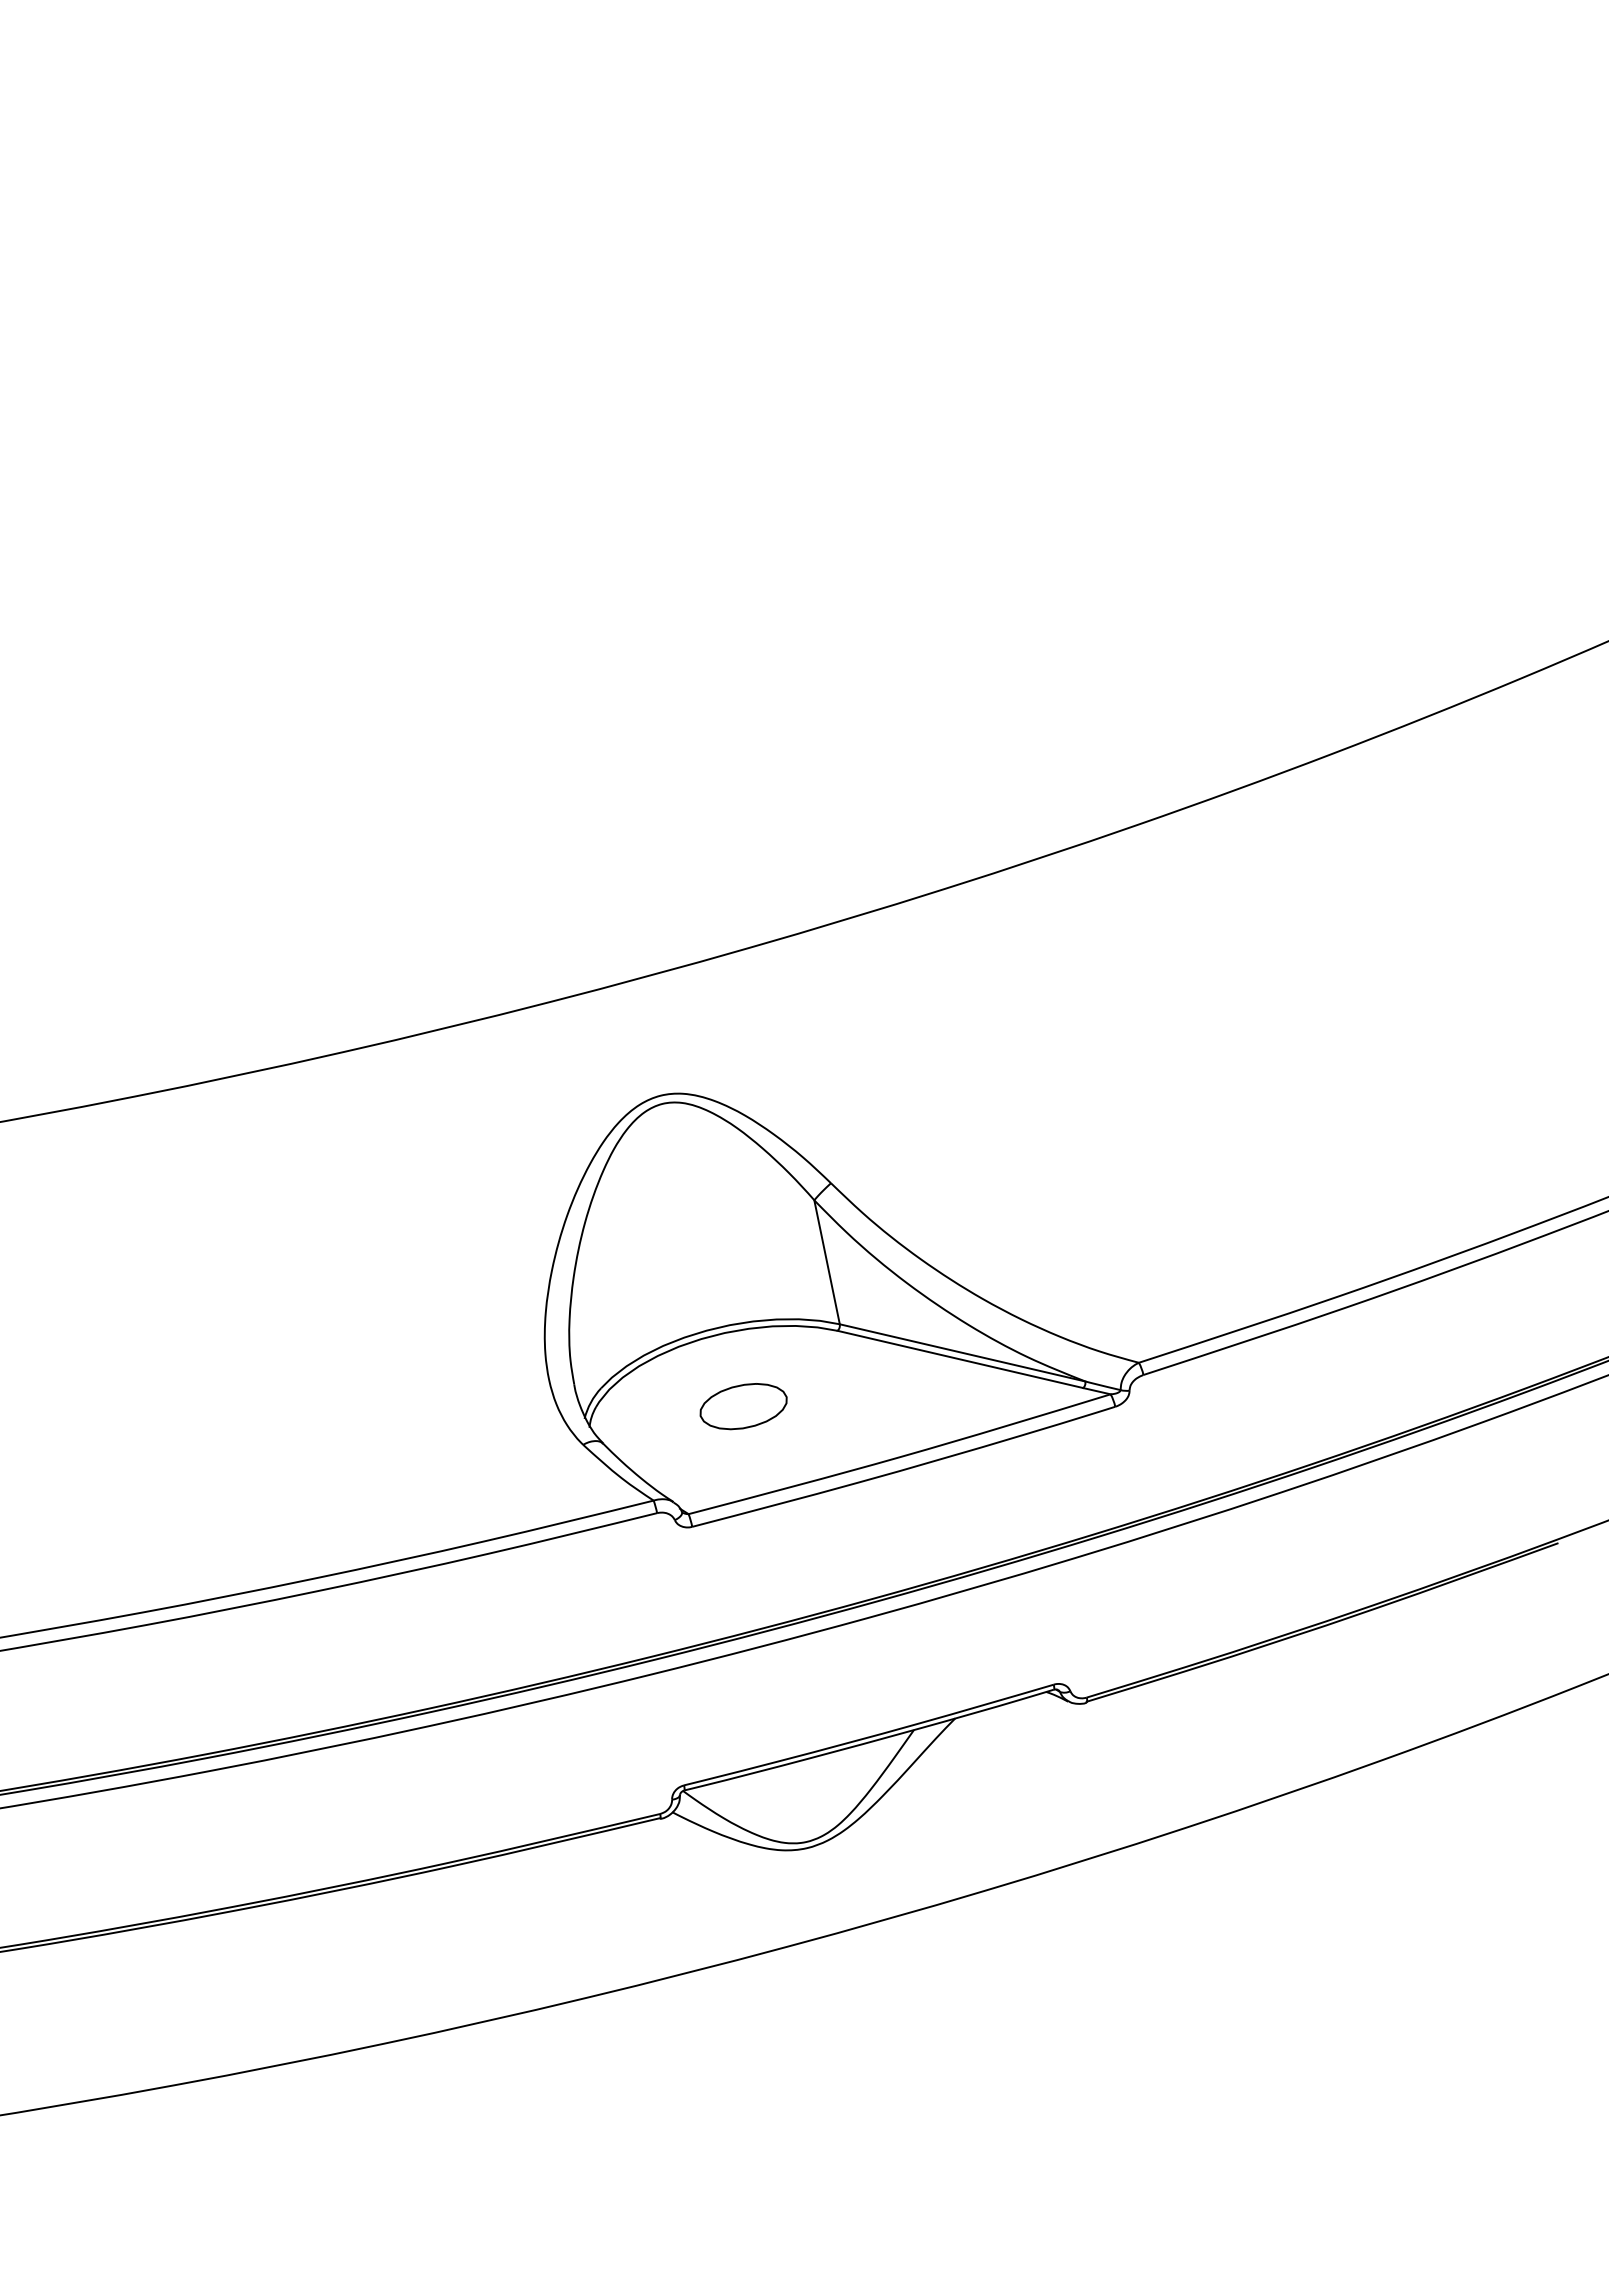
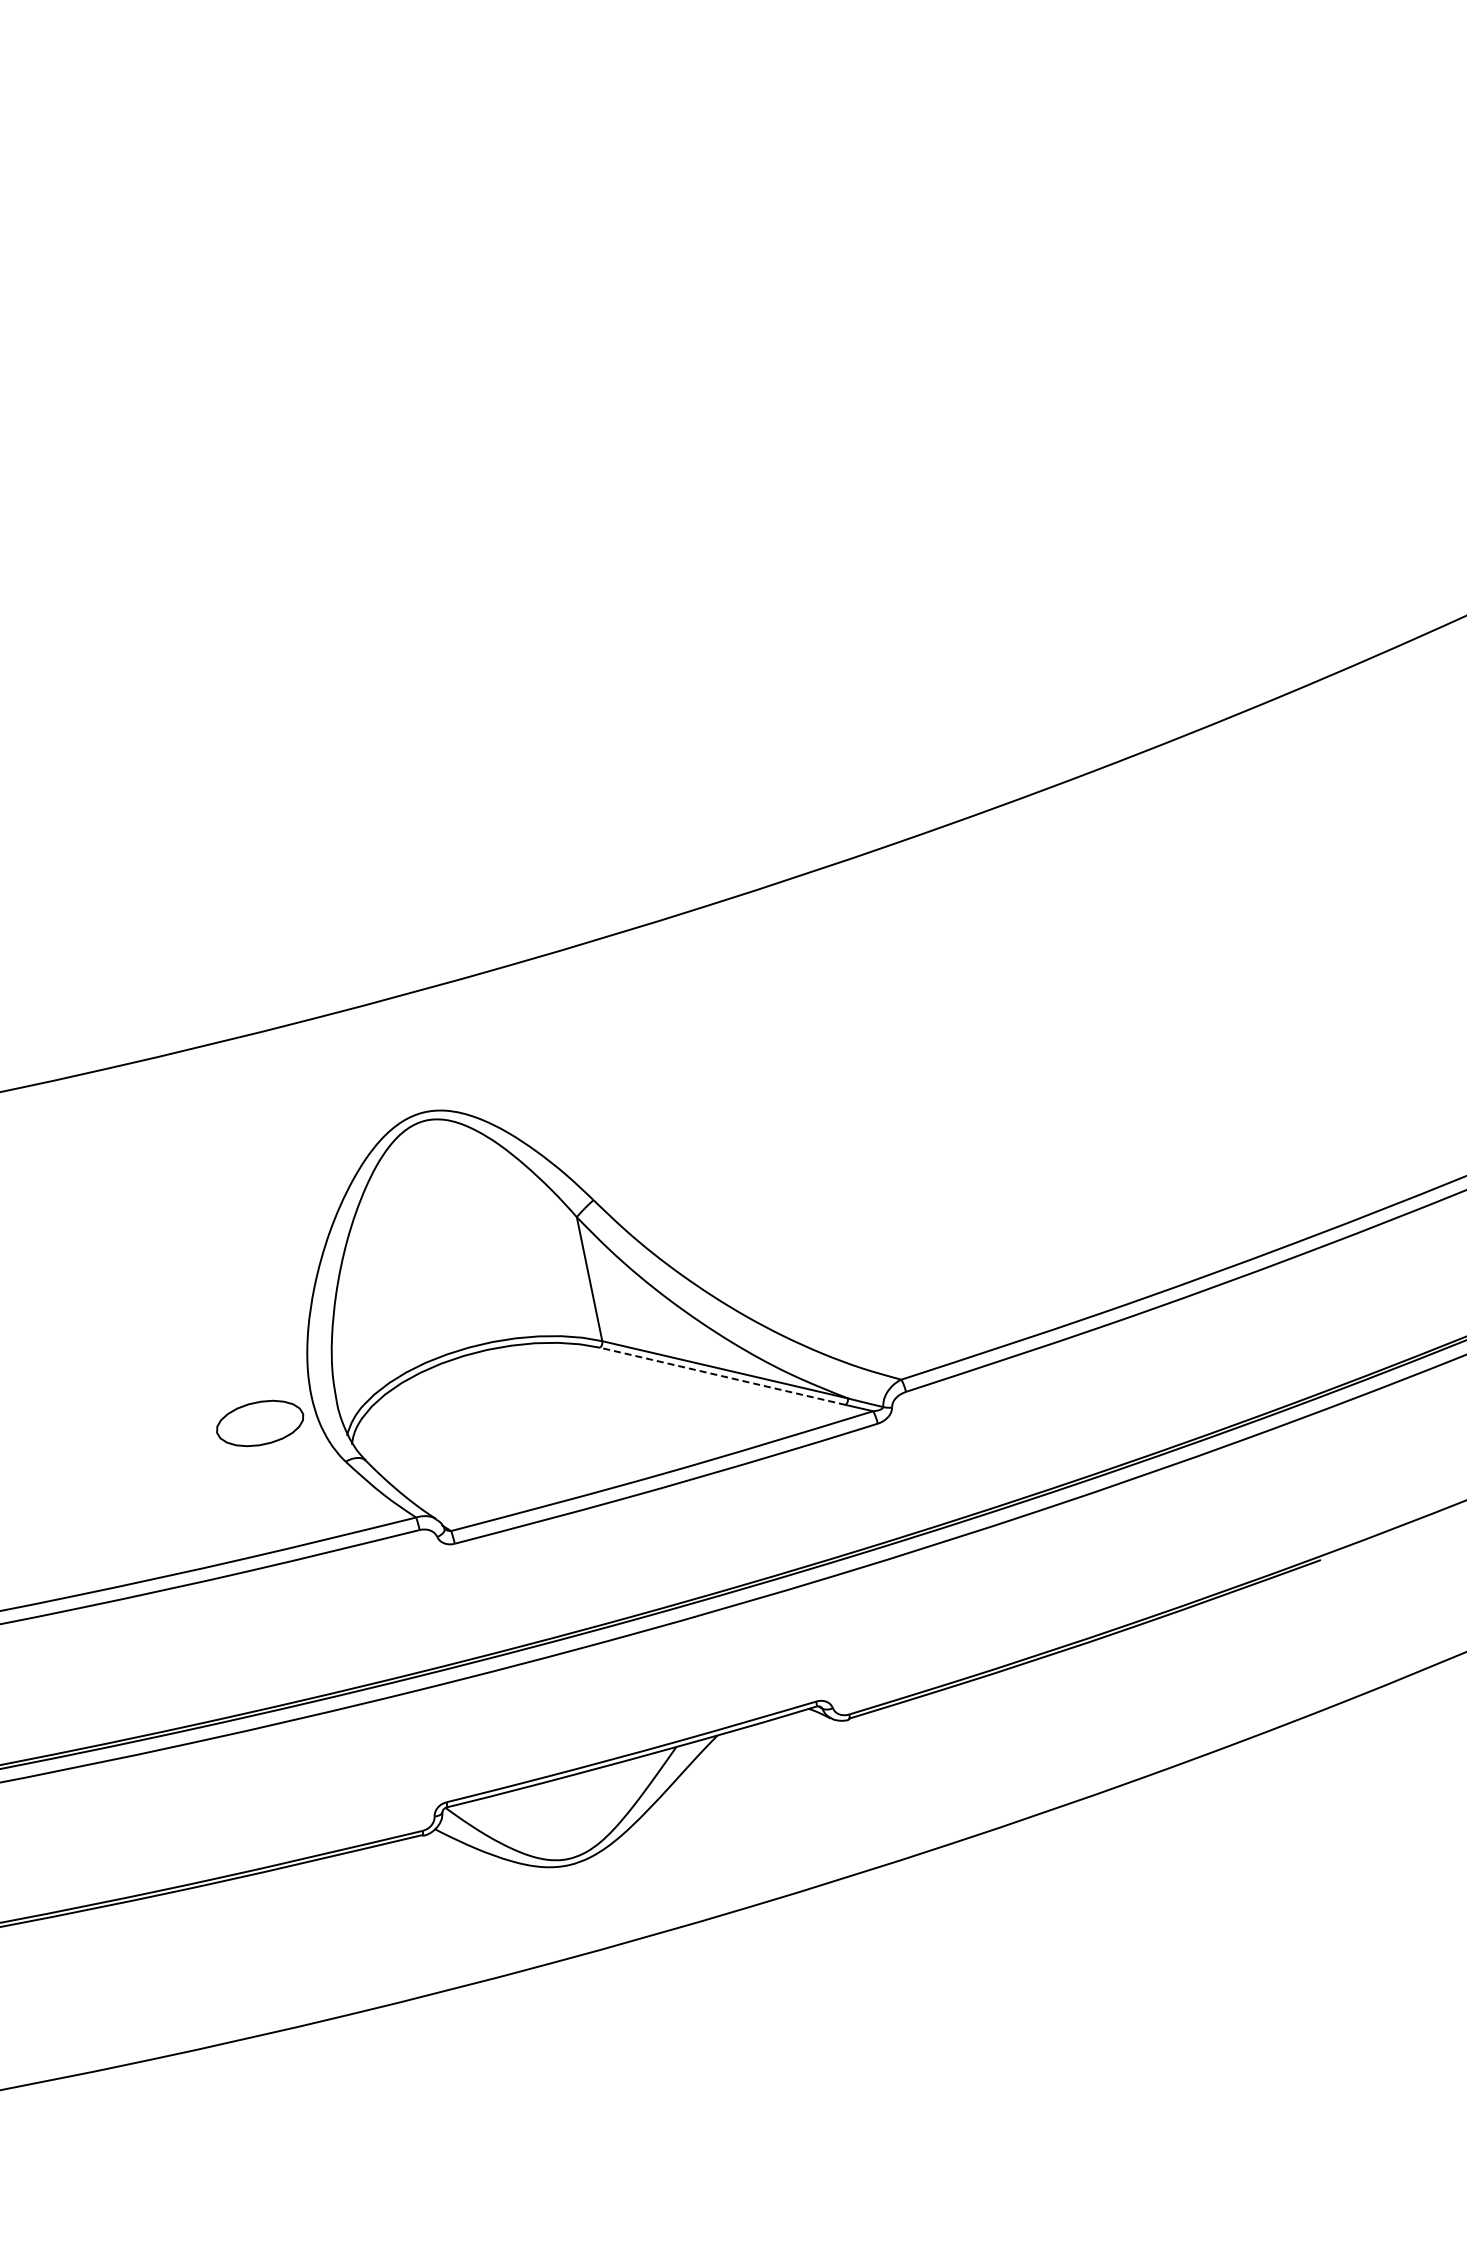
line: (959, 1359) -> (722, 1376), solid -> dashed
part: (743, 1406) -> (260, 1423), moved

